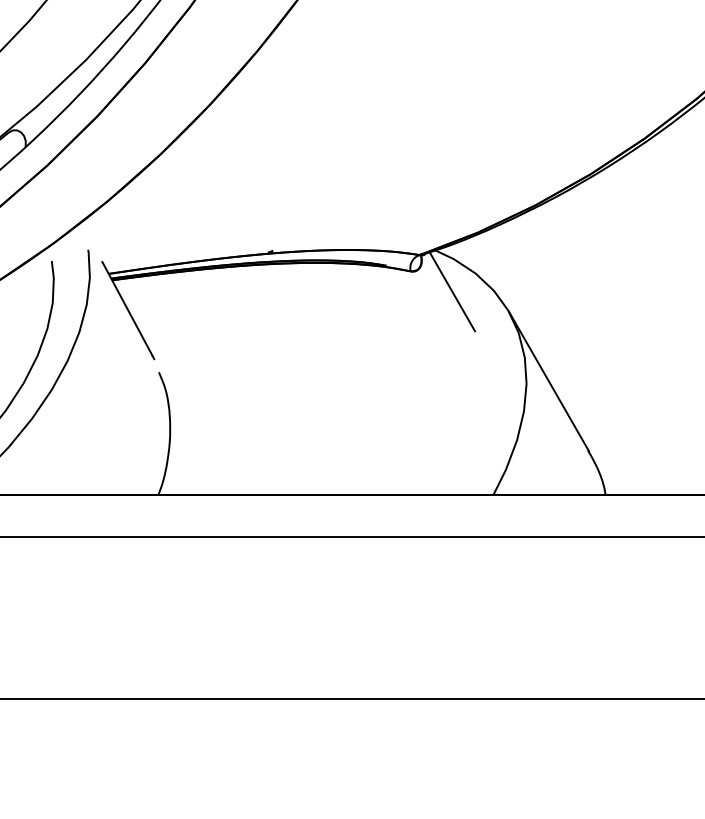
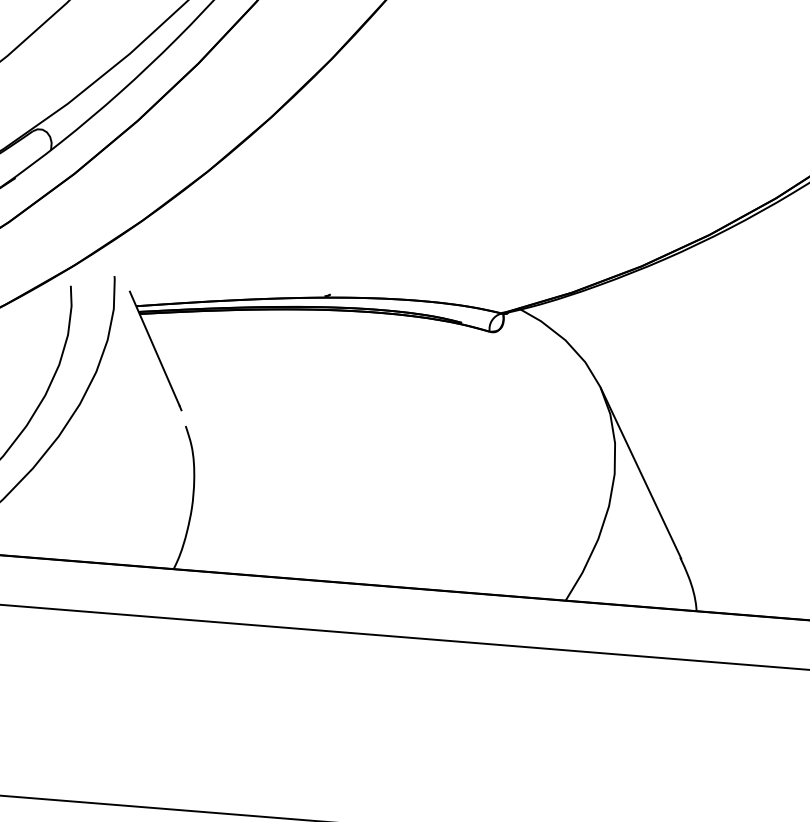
line: (452, 291) -> (536, 359), removed

